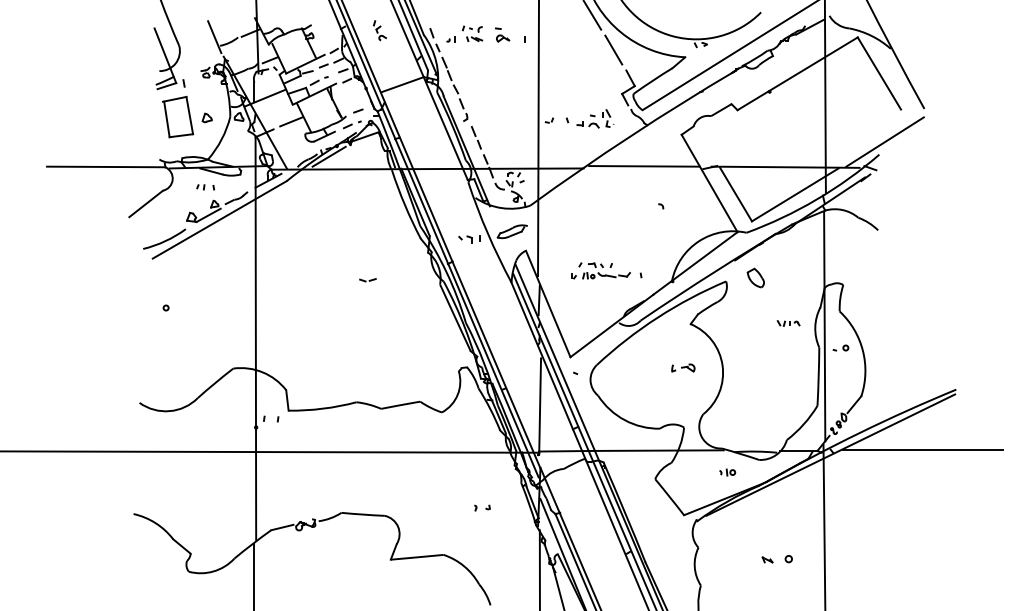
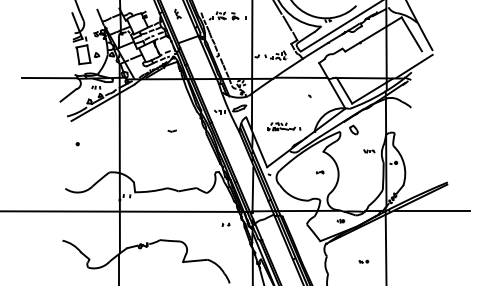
part: (684, 368) -> (320, 172), size x0.62
part: (481, 507) -> (225, 224), moved
part: (776, 558) -> (363, 261), size x0.62

